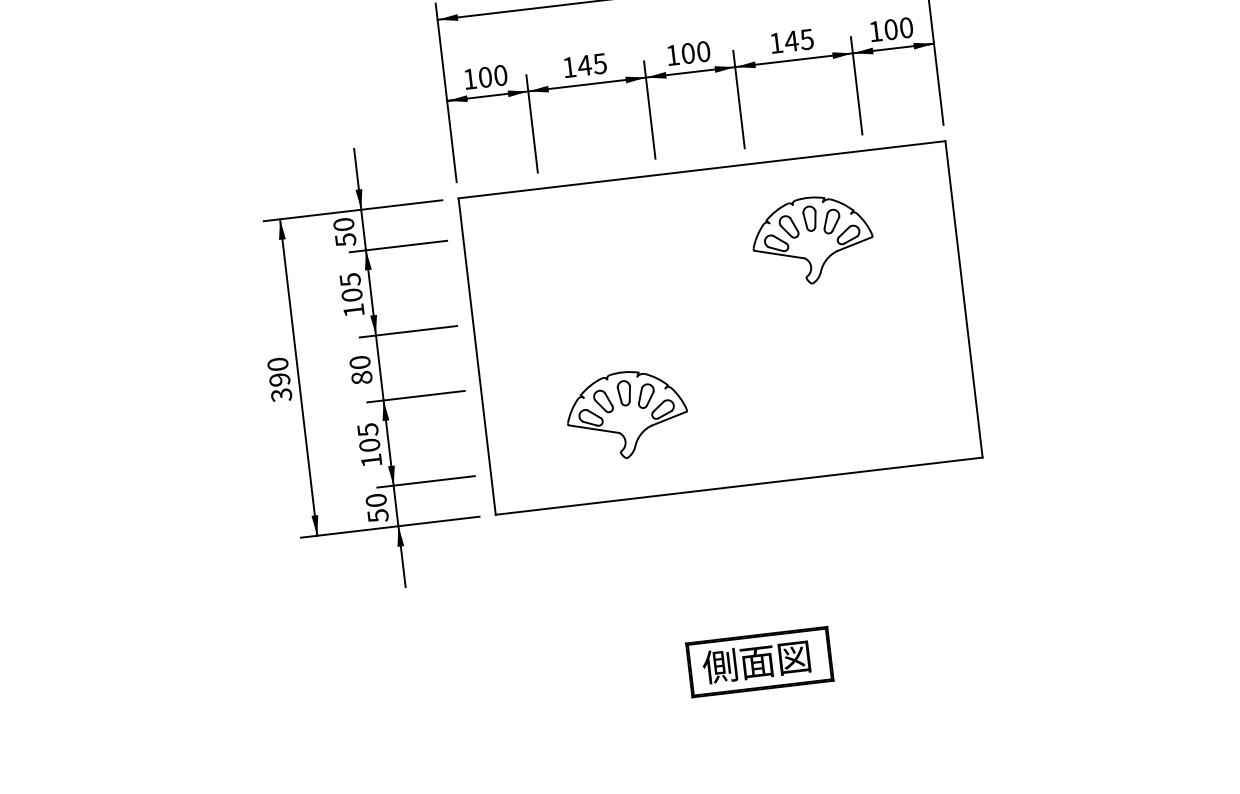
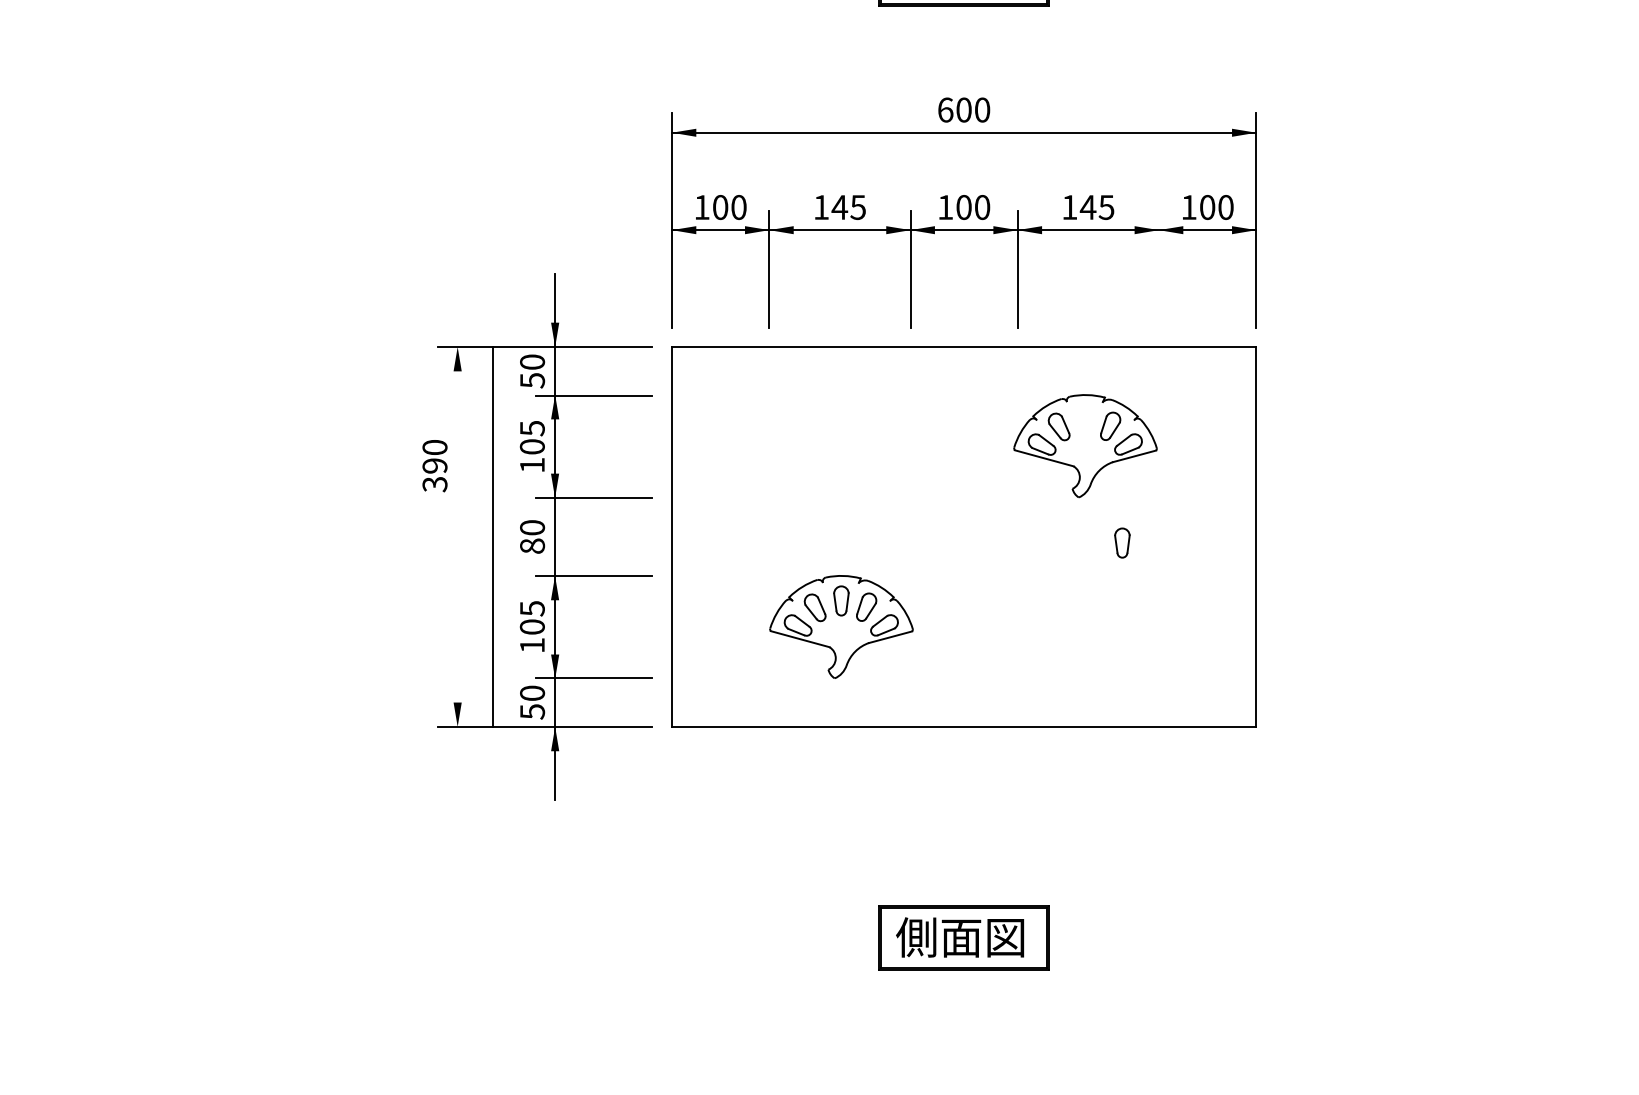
line: (856, 85) -> (1158, 268), removed
part: (810, 218) -> (1122, 542), moved
line: (298, 377) -> (492, 536), moved
text: (279, 380) -> (434, 466), moved

